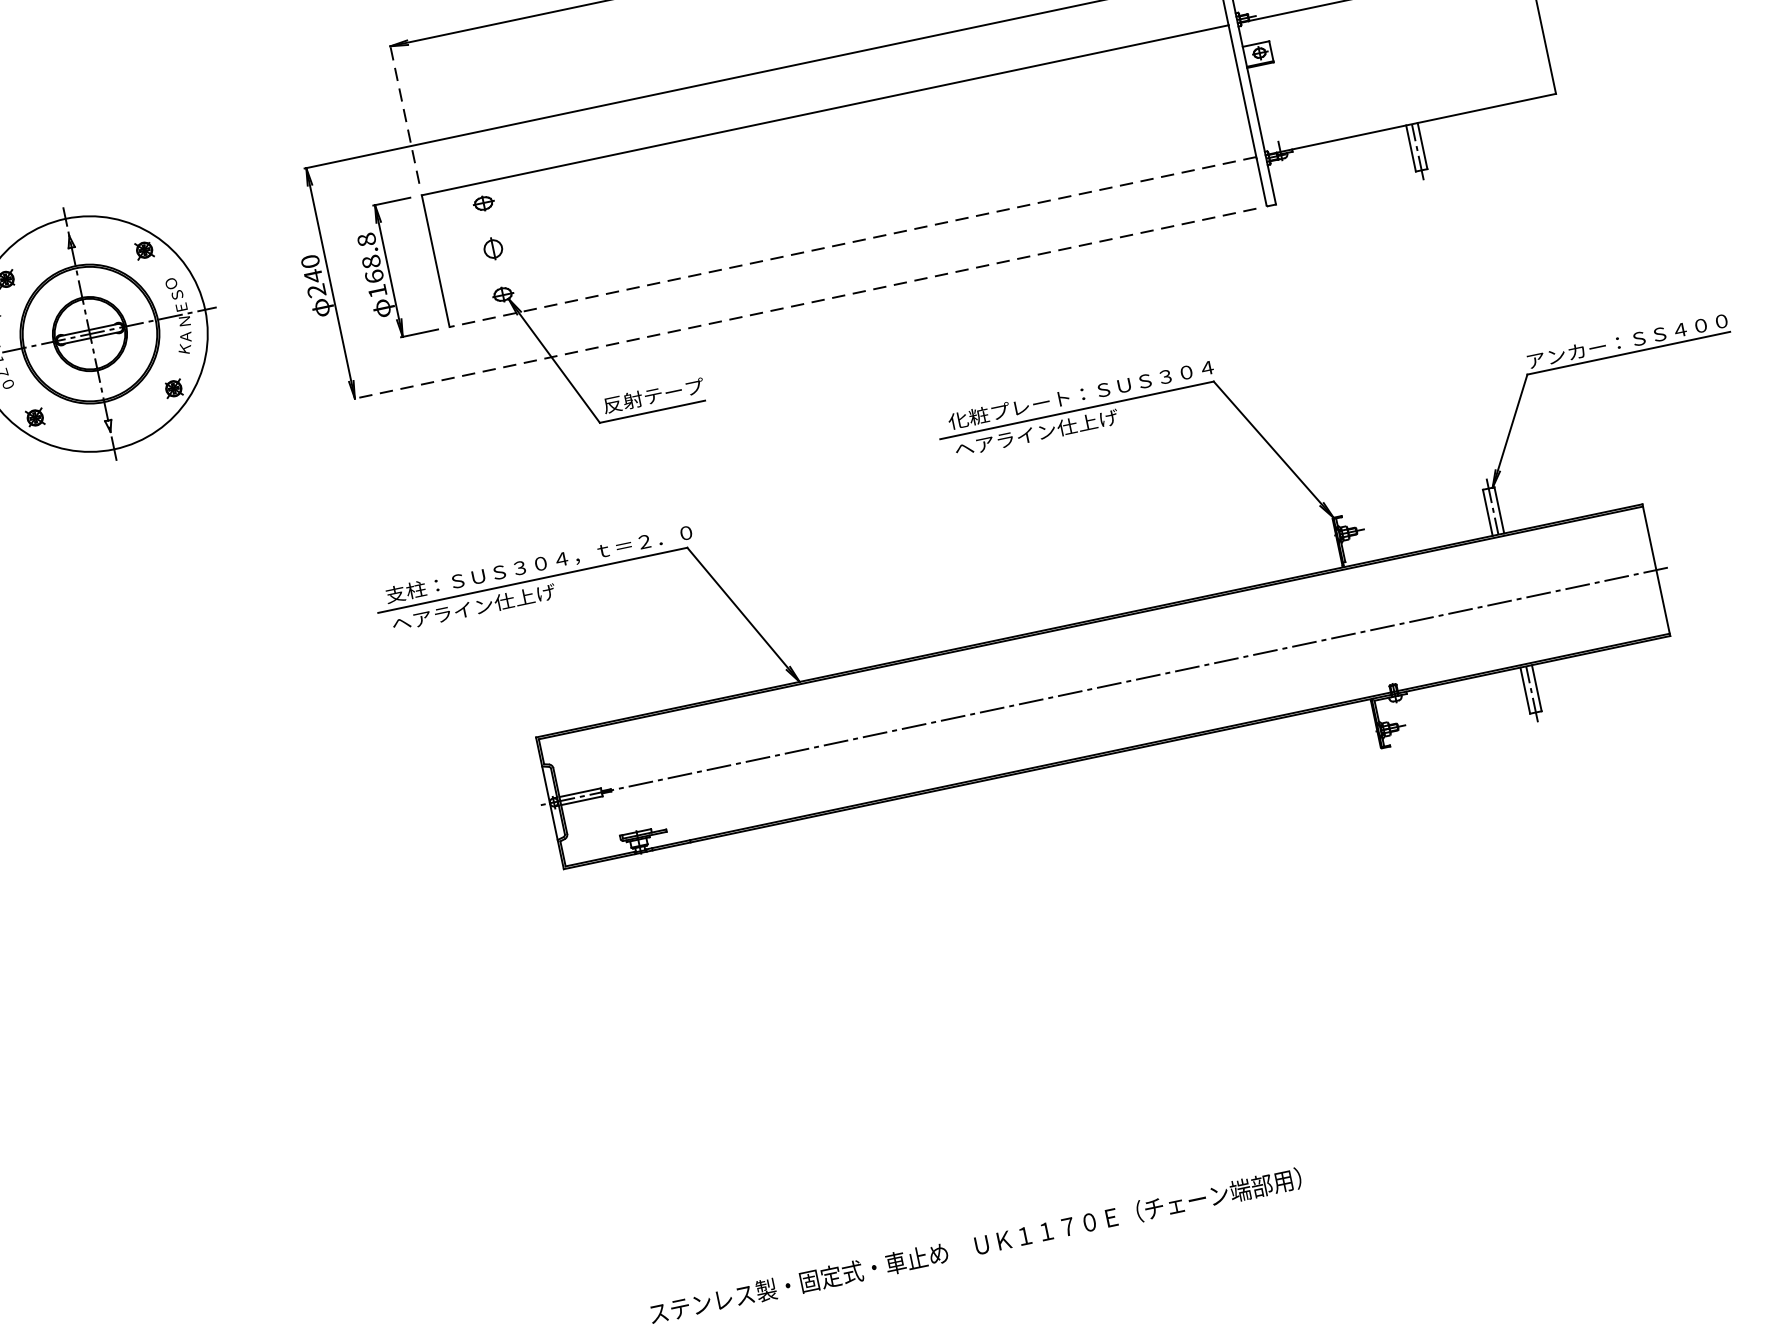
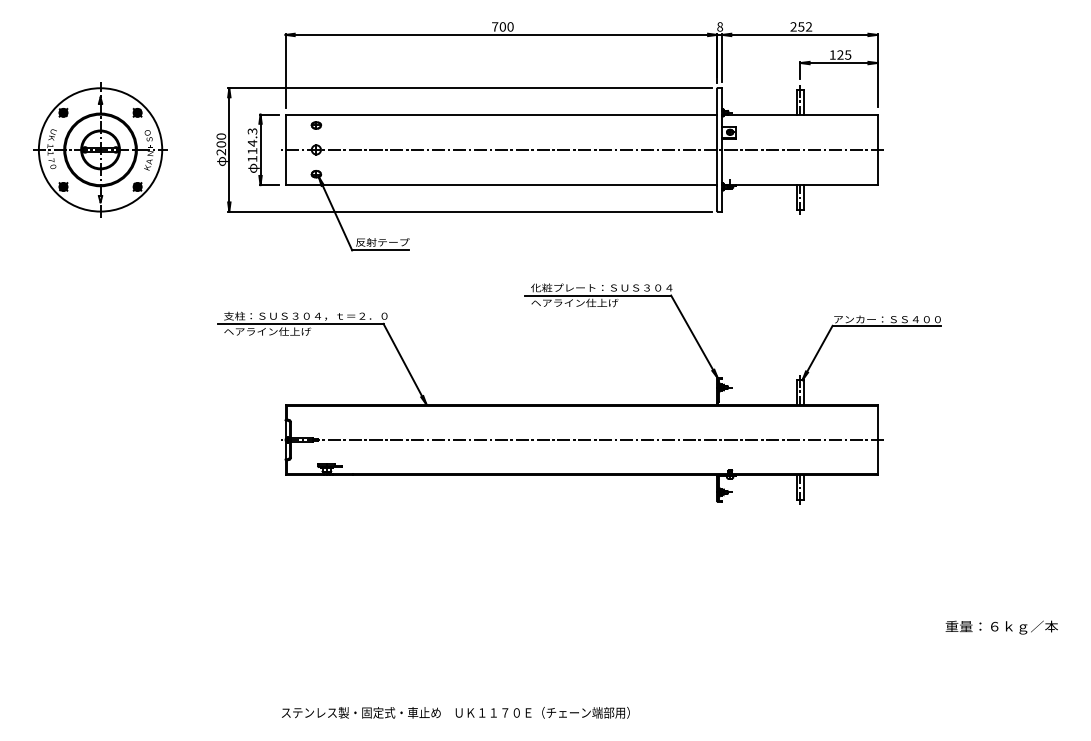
line: (404, 112) -> (285, 70), dashed -> solid
line: (988, 143) -> (581, 149), added
line: (853, 242) -> (501, 185), dashed -> solid
text: (370, 258) -> (252, 141), 168.8 -> 114.3
text: (313, 276) -> (221, 144), 240 -> 200
line: (805, 303) -> (470, 211), dashed -> solid

